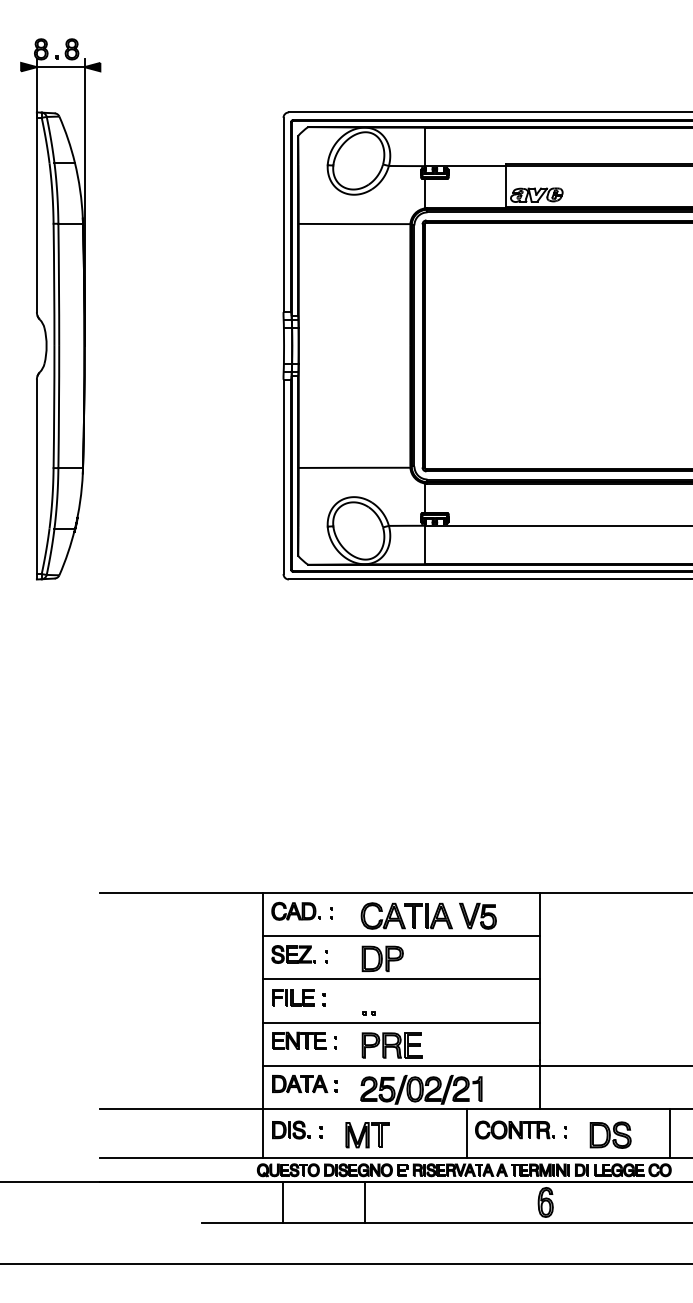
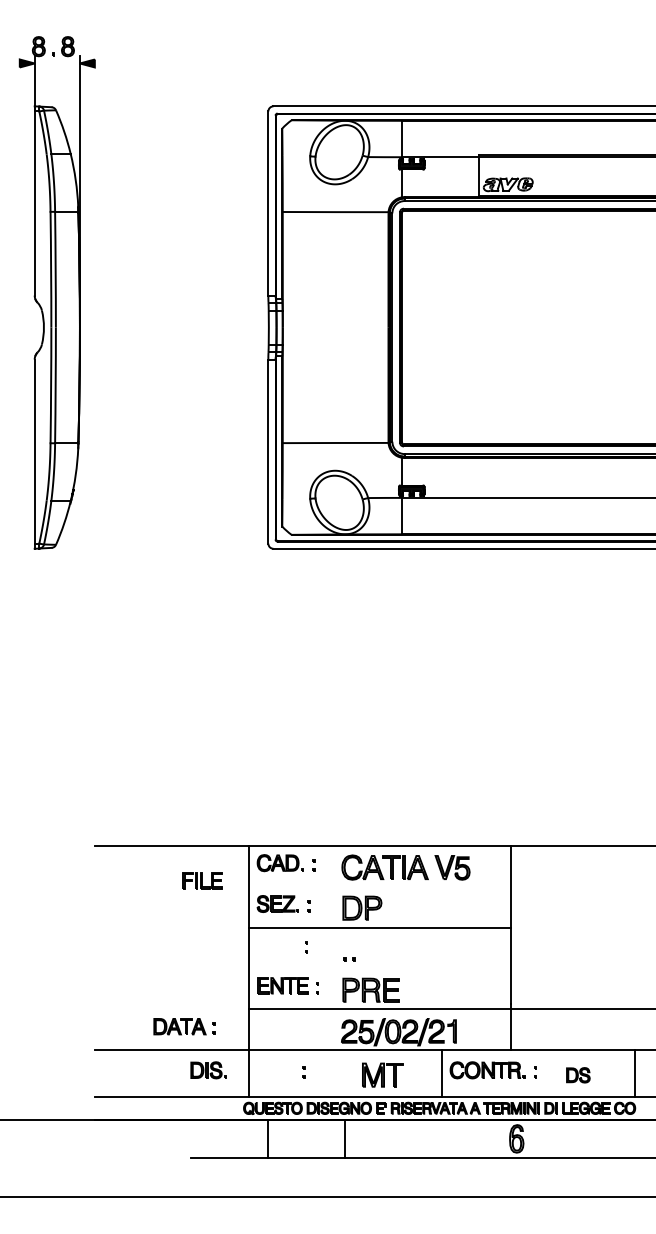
line: (59, 67) -> (56, 63), removed
line: (400, 936) -> (379, 886), removed
part: (293, 997) -> (202, 880), moved
line: (400, 1022) -> (379, 968), removed
part: (304, 1083) -> (184, 1026), moved
part: (291, 1130) -> (208, 1070), moved
part: (367, 1134) -> (382, 1074), moved
part: (610, 1135) -> (578, 1075), size x0.6

